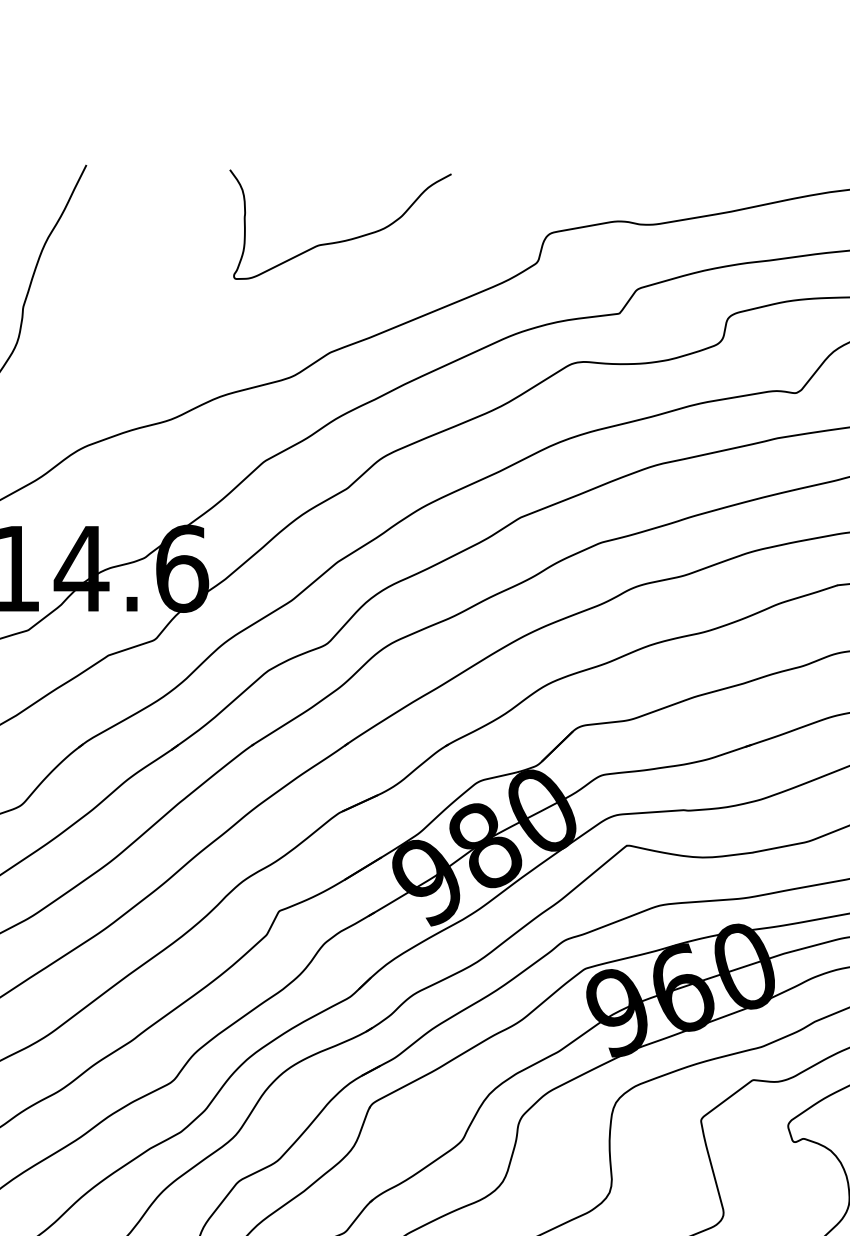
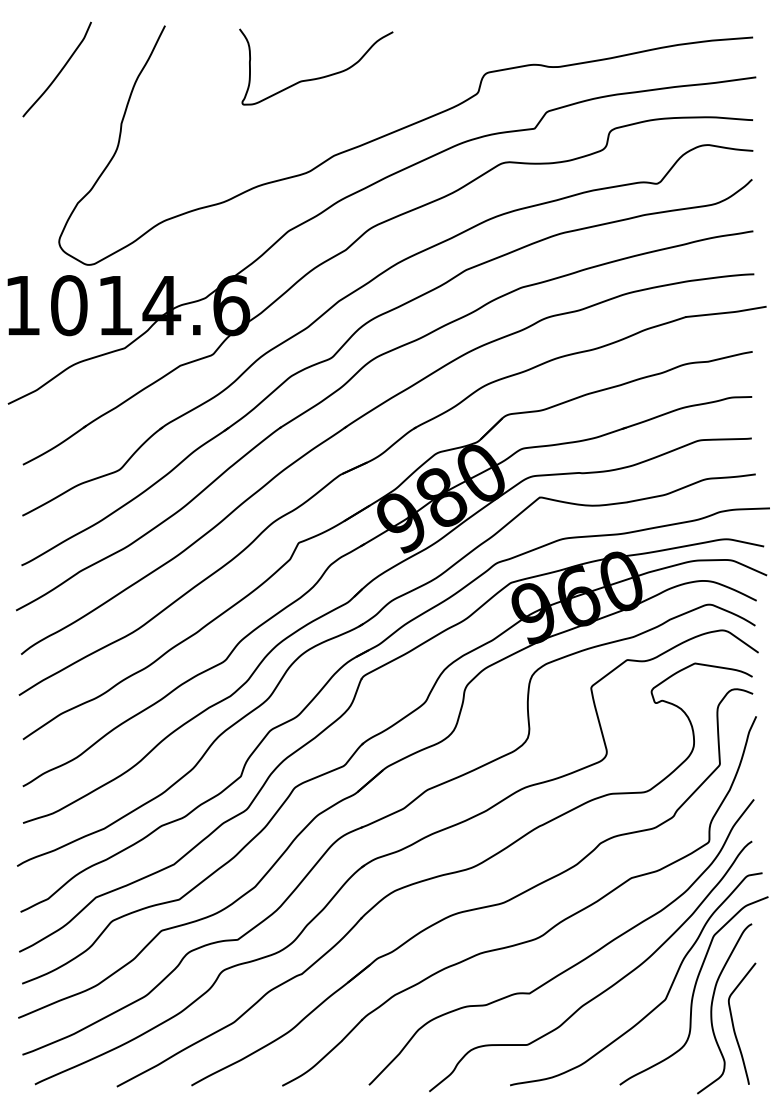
curve: (342, 239) -> (317, 77), moved

